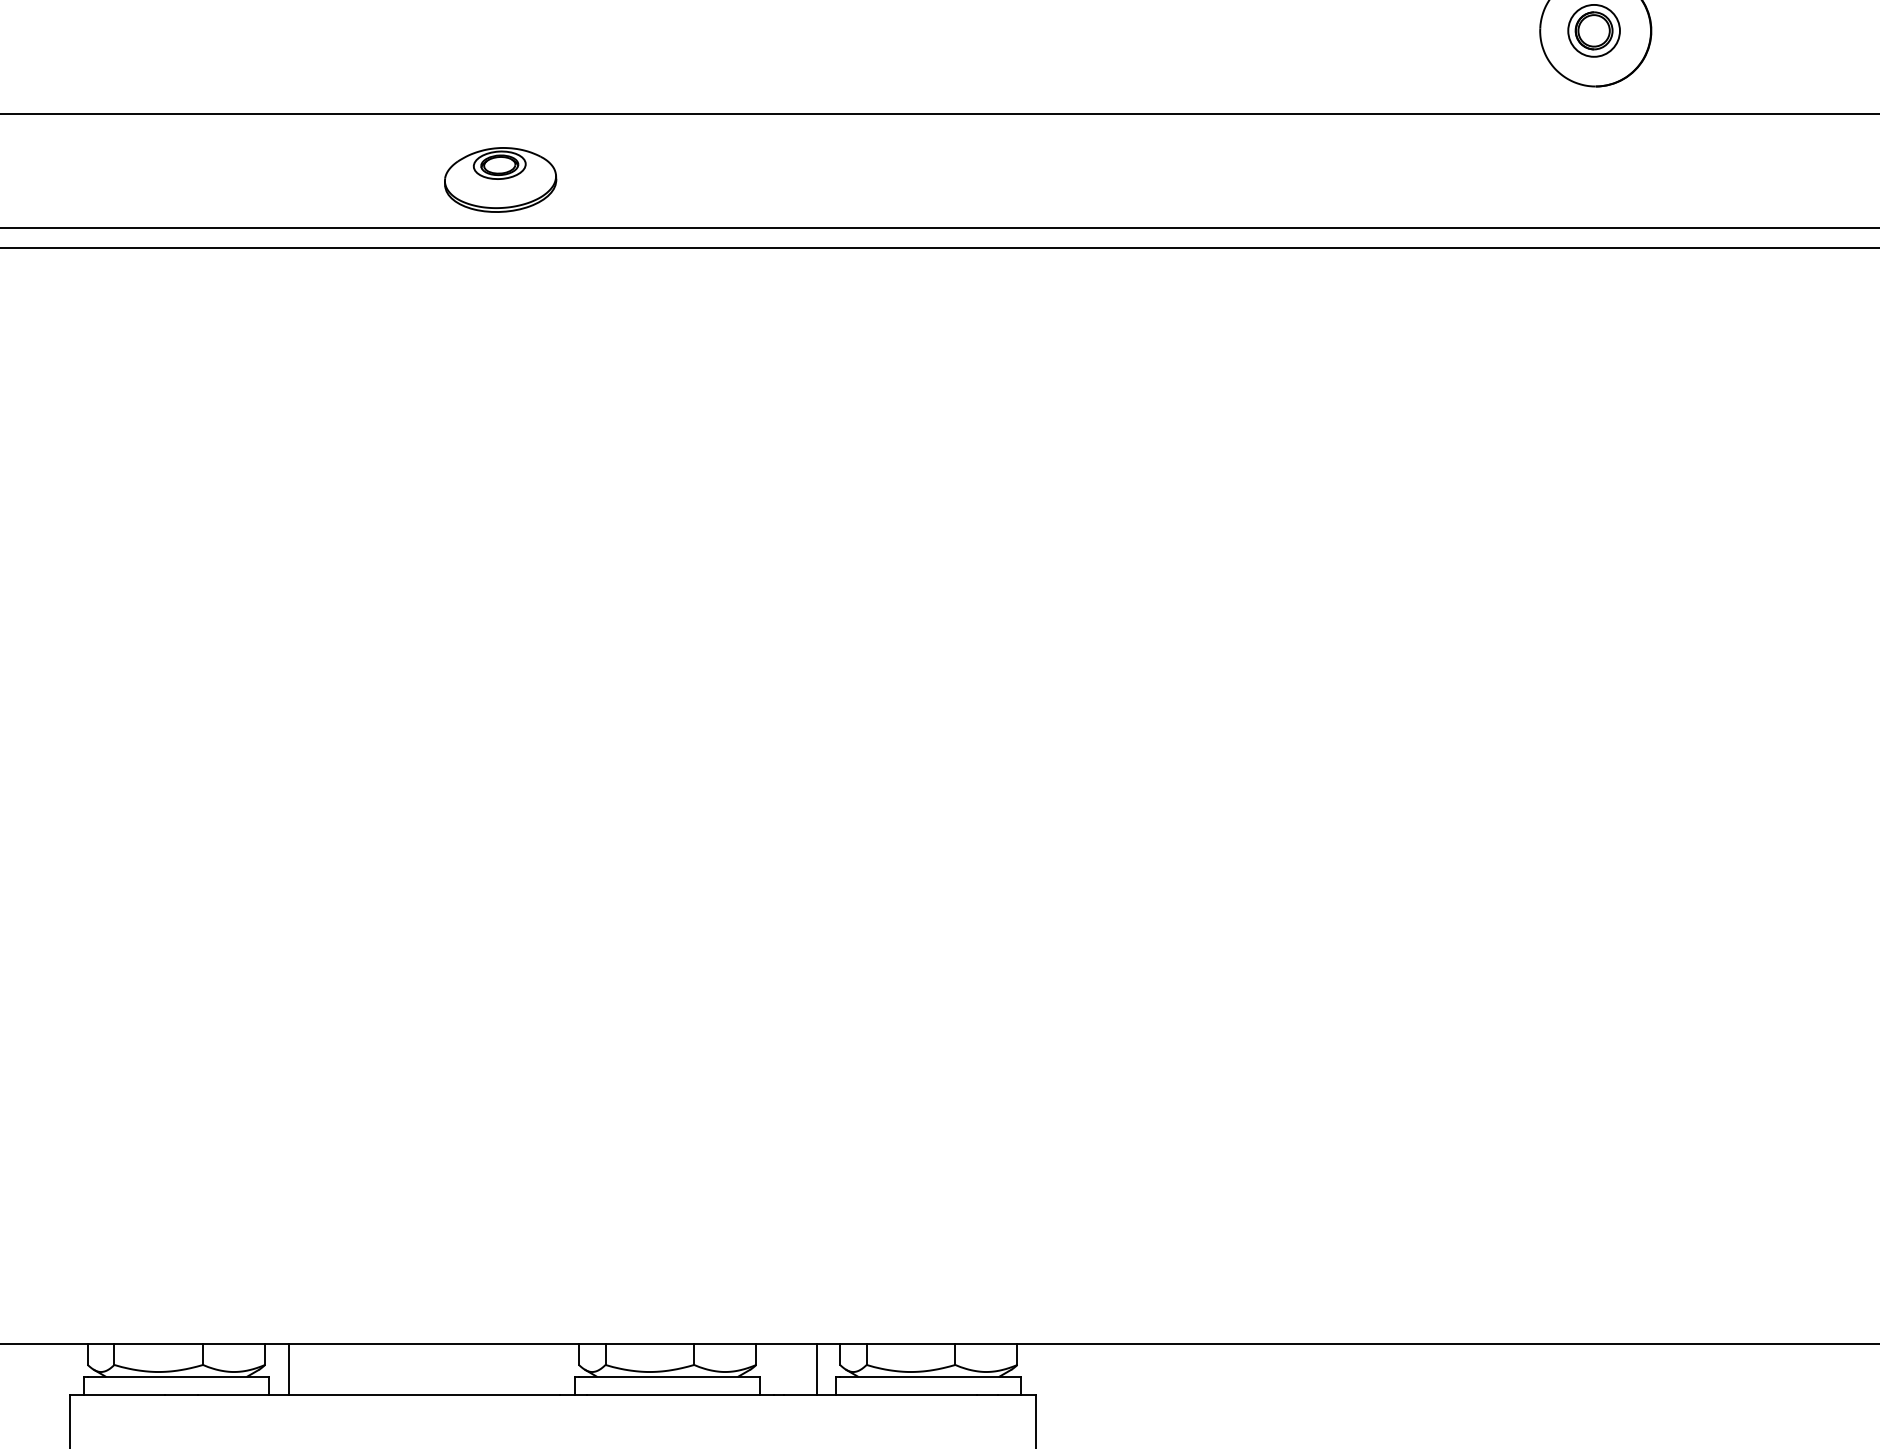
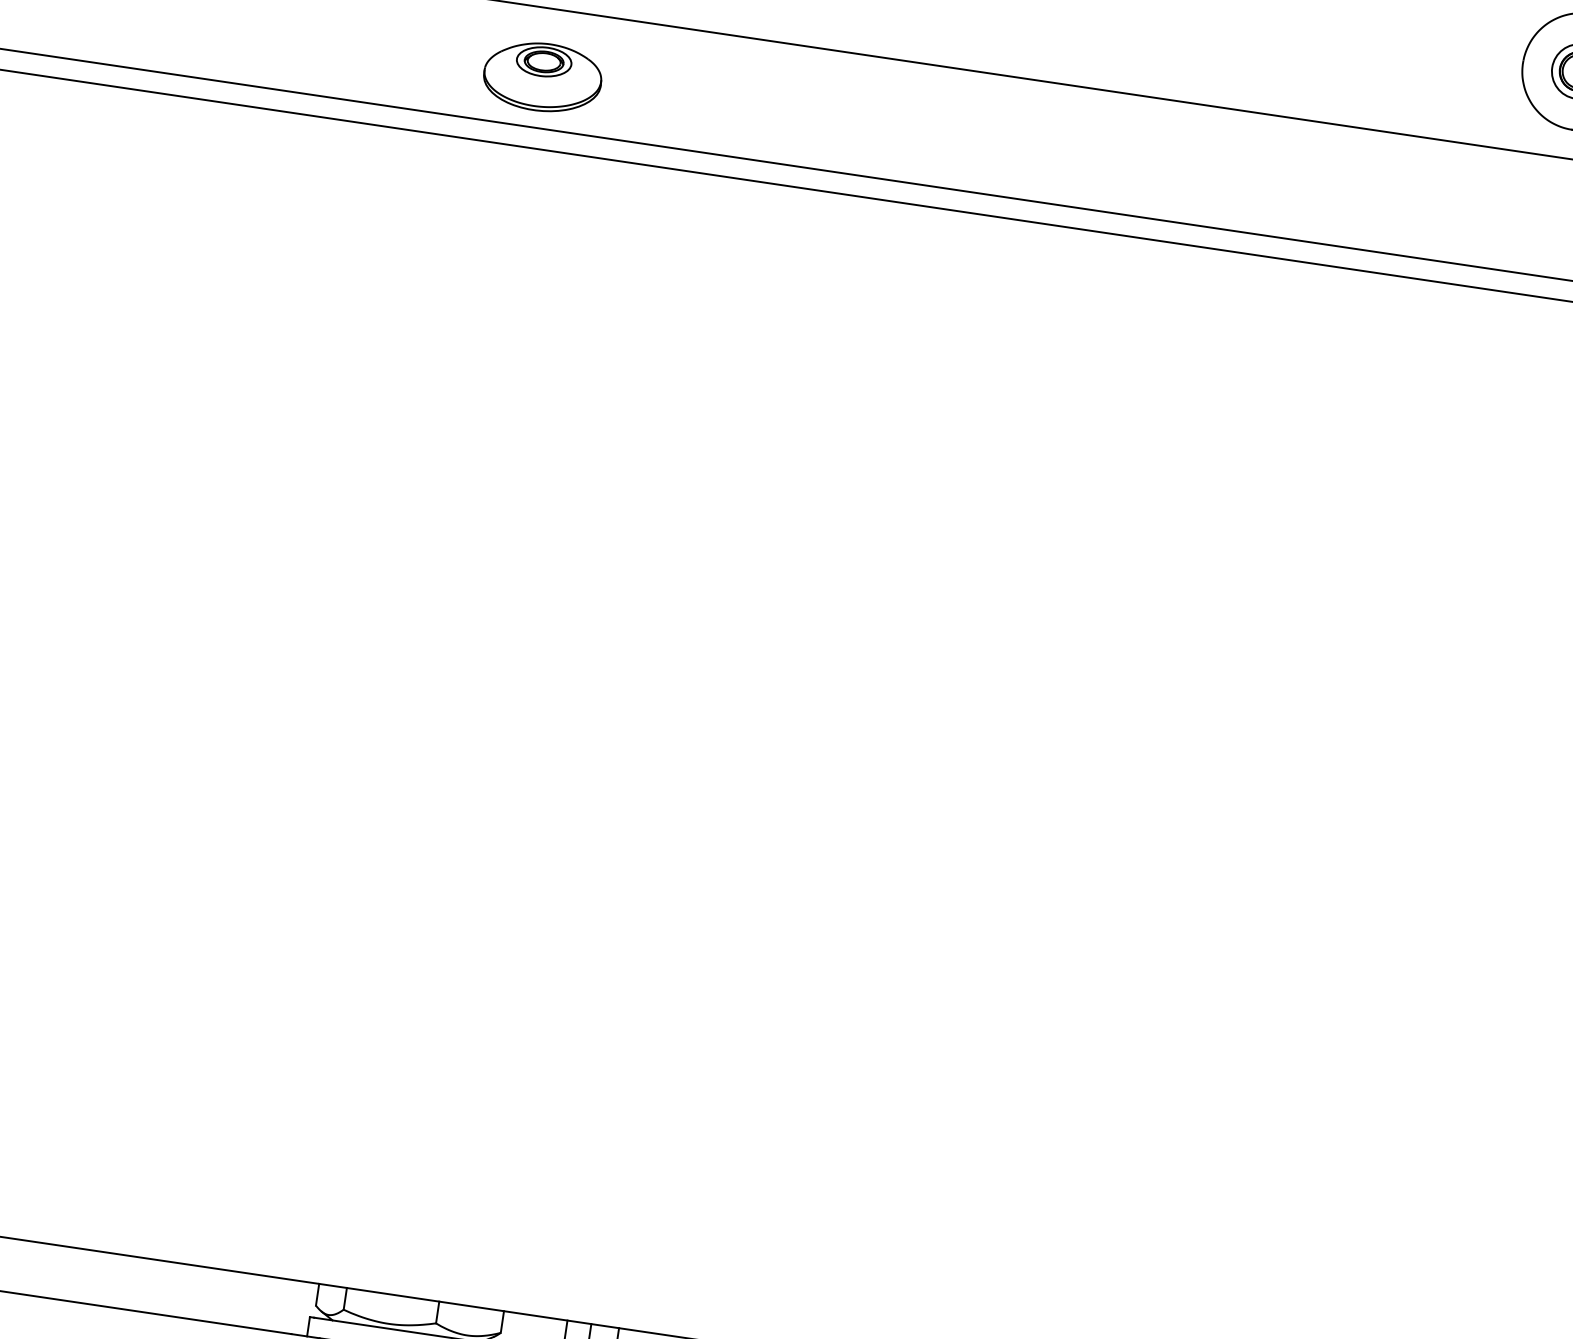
part: (500, 179) -> (542, 76), moved
line: (288, 1369) -> (12, 1265), removed

